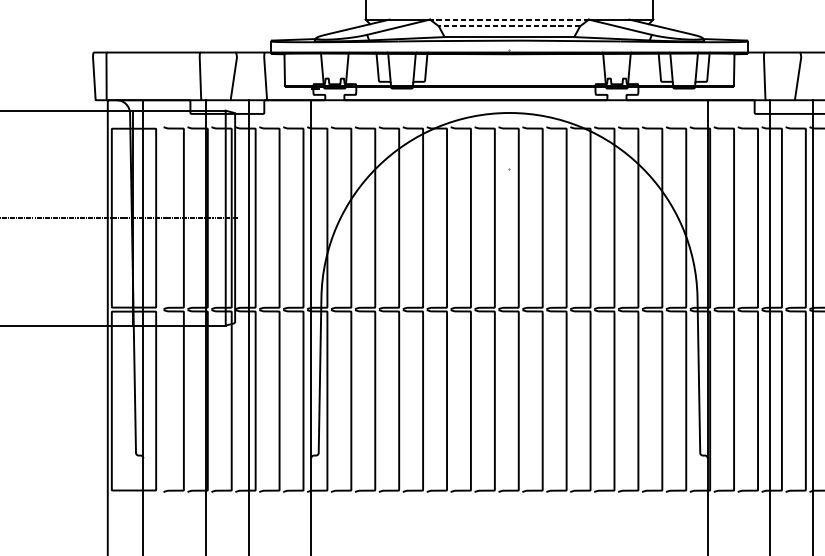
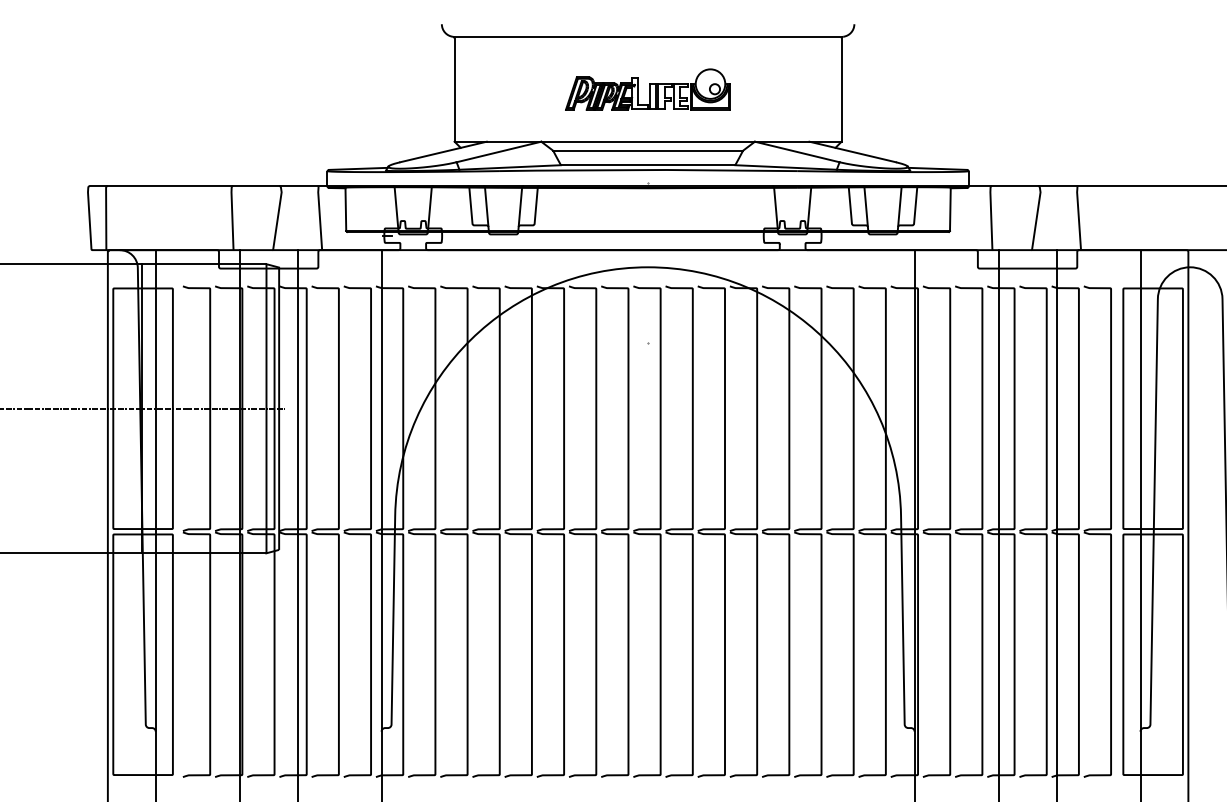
line: (509, 19) -> (648, 141), dashed -> solid
line: (509, 26) -> (648, 150), dashed -> solid

